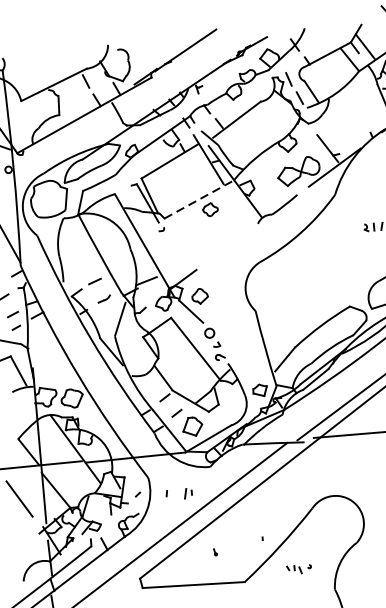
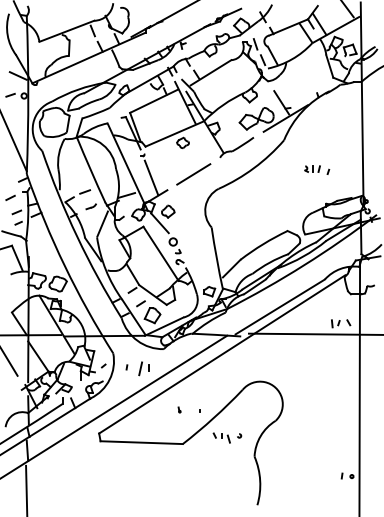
line: (198, 198) -> (174, 133), dashed -> solid
line: (227, 247) -> (193, 174), added
line: (175, 256) -> (151, 177), added
part: (187, 493) -> (143, 368), size x1.67
part: (215, 551) -> (179, 409), moved
part: (299, 568) -> (227, 437), size x1.43

